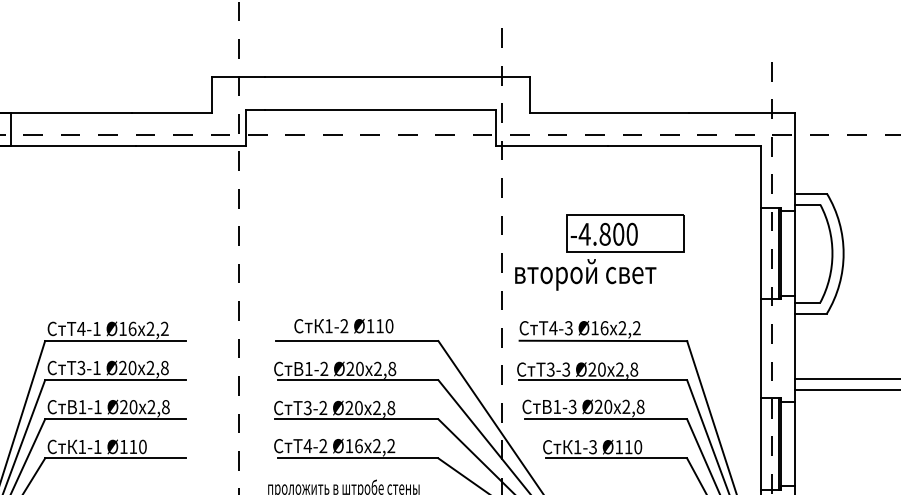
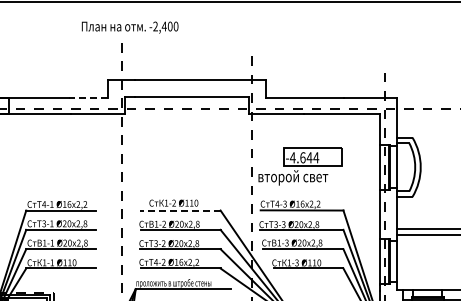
line: (171, 112) -> (88, 97), solid -> dashed
text: (618, 233) -> (309, 157), -4.800 -> -4.644
line: (357, 341) -> (180, 210), solid -> dashed

